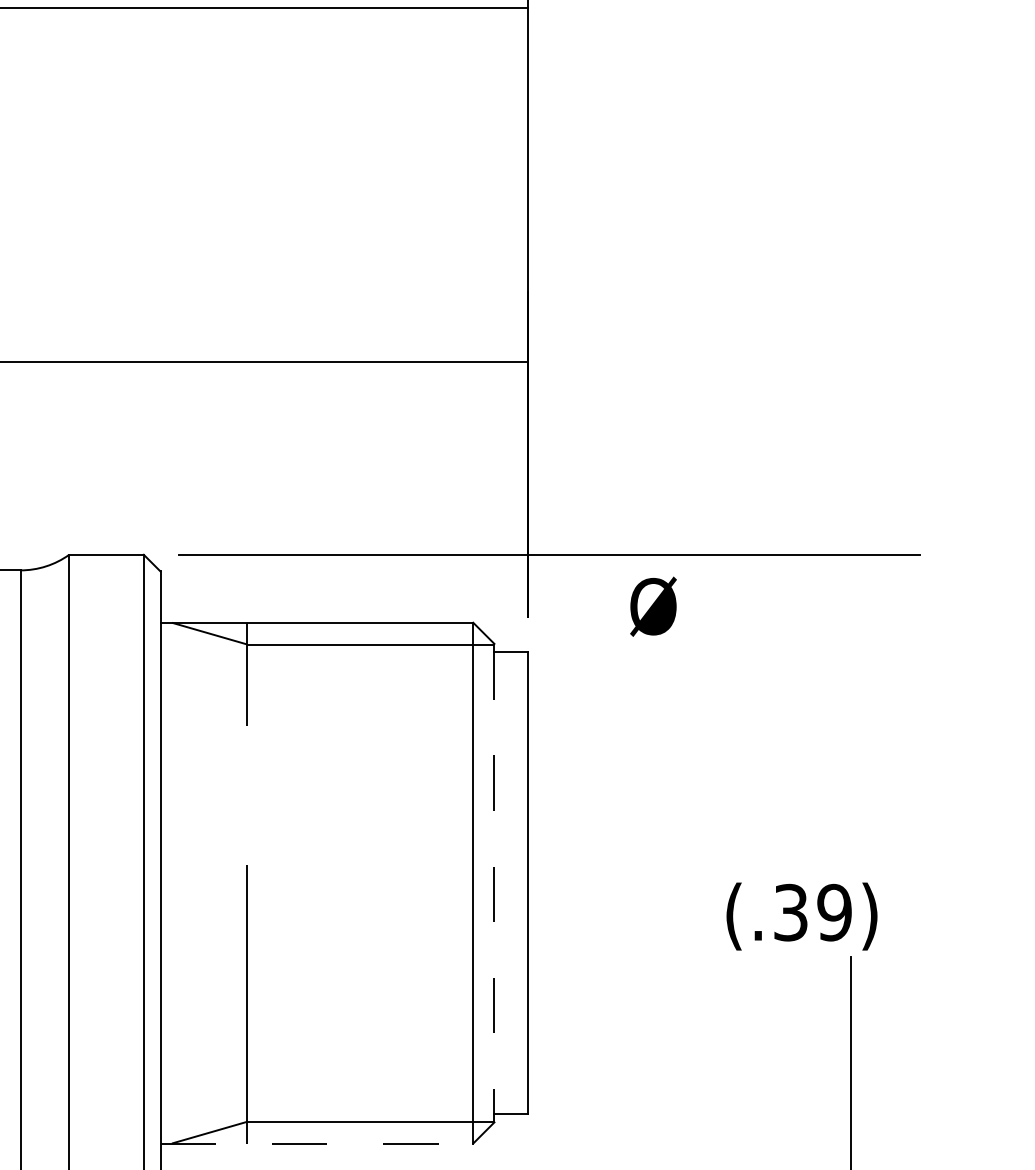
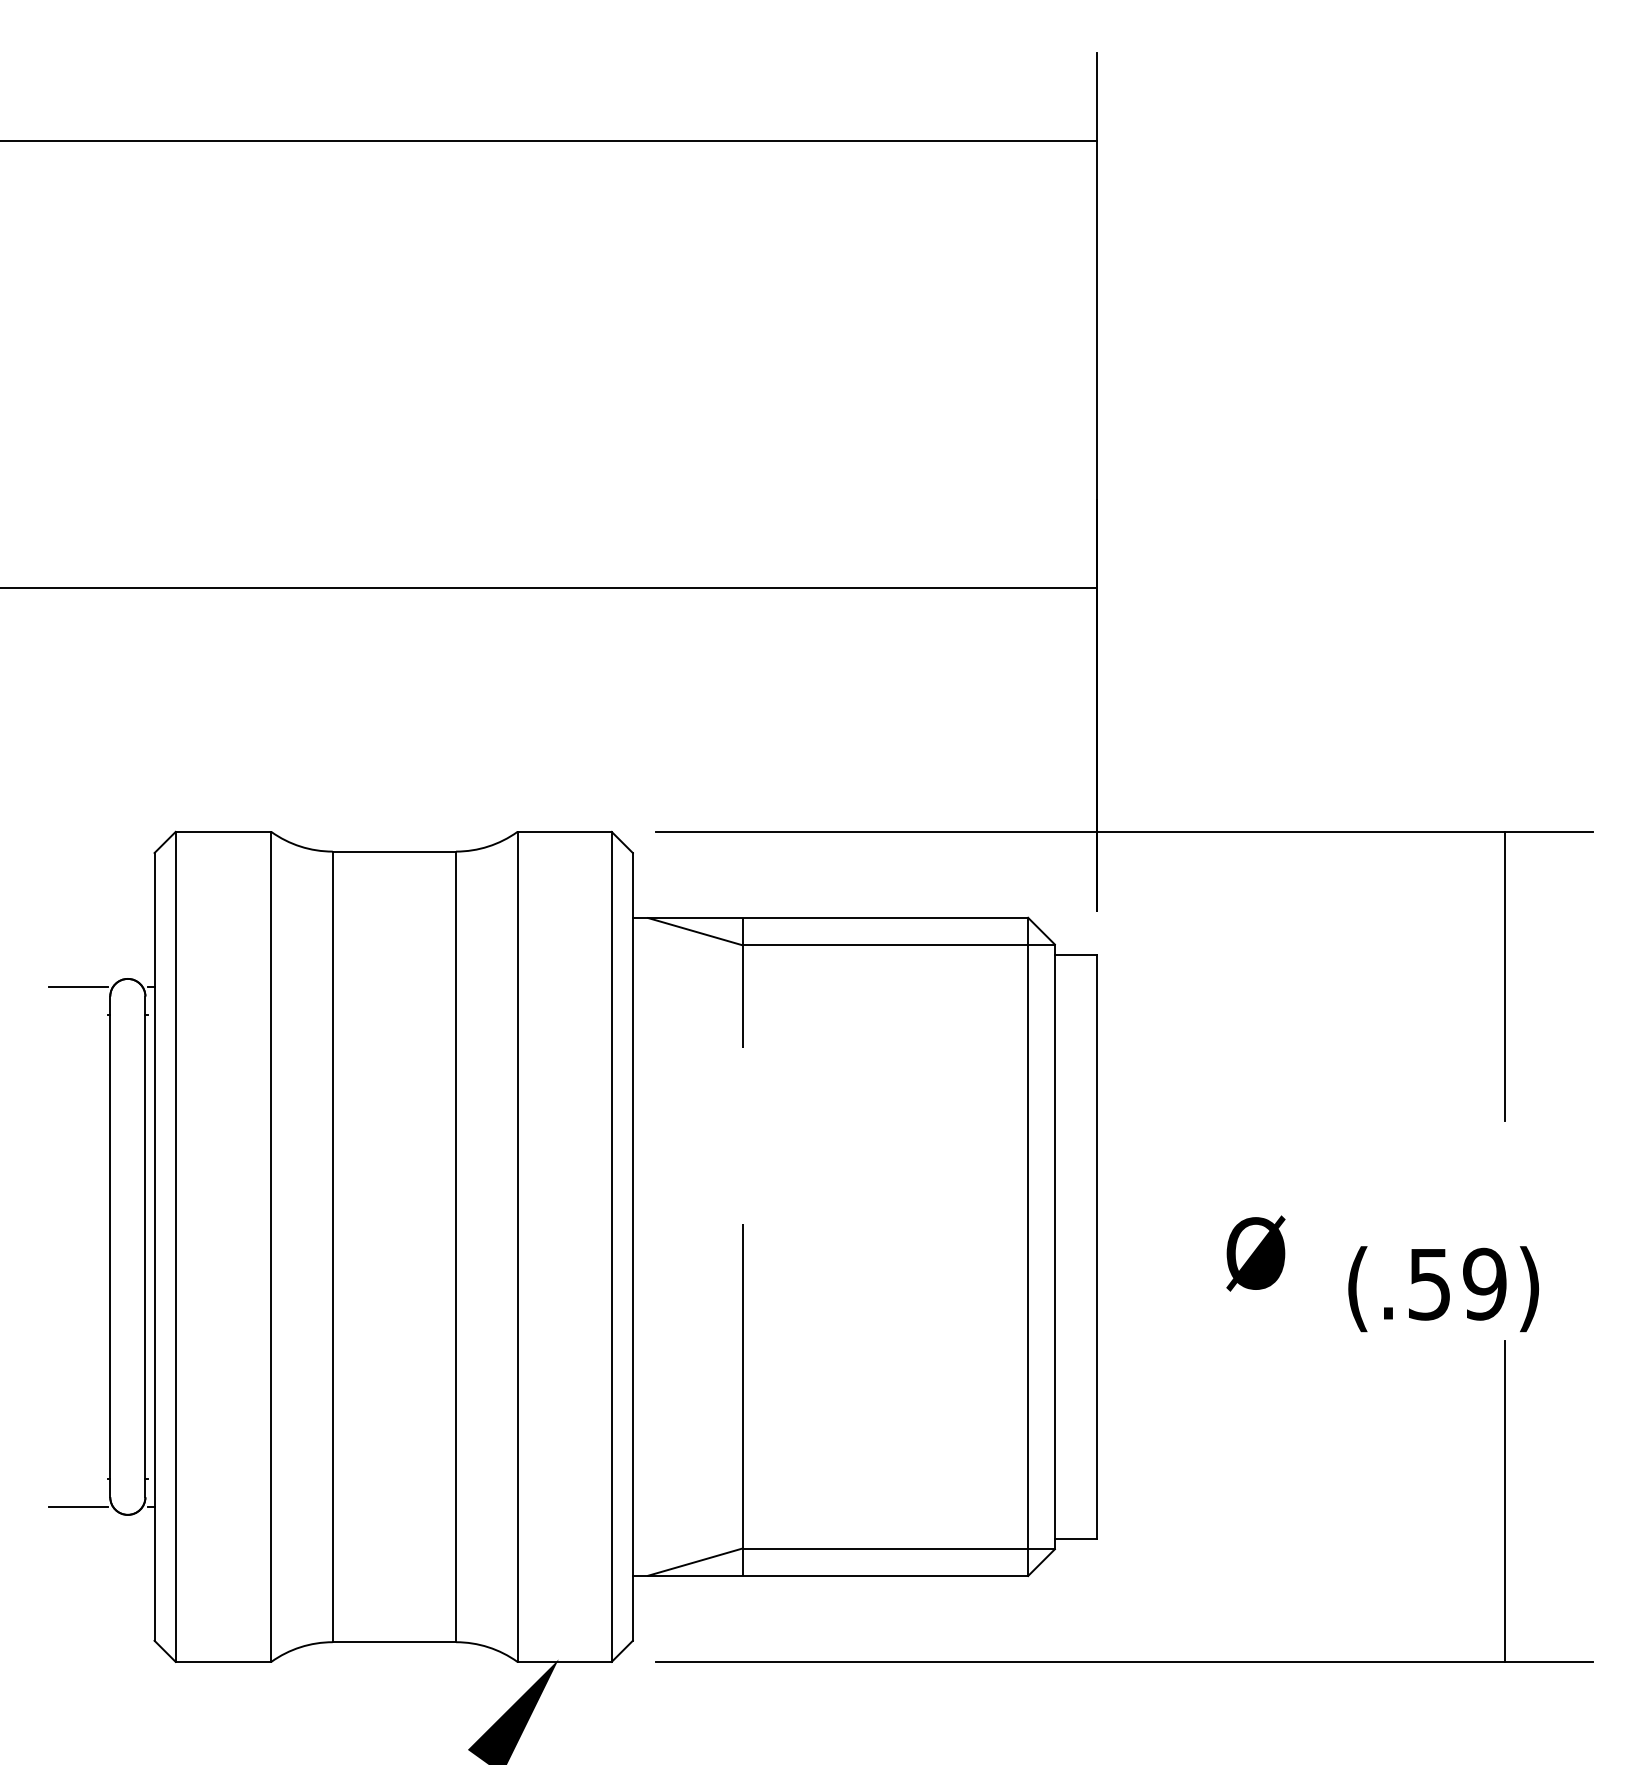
text: (653, 606) -> (1255, 1253), moved
line: (850, 668) -> (1504, 975), added
line: (494, 883) -> (1054, 1247), dashed -> solid
text: (790, 912) -> (1429, 1283), (.39) -> (.59)
line: (316, 1143) -> (830, 1576), dashed -> solid

